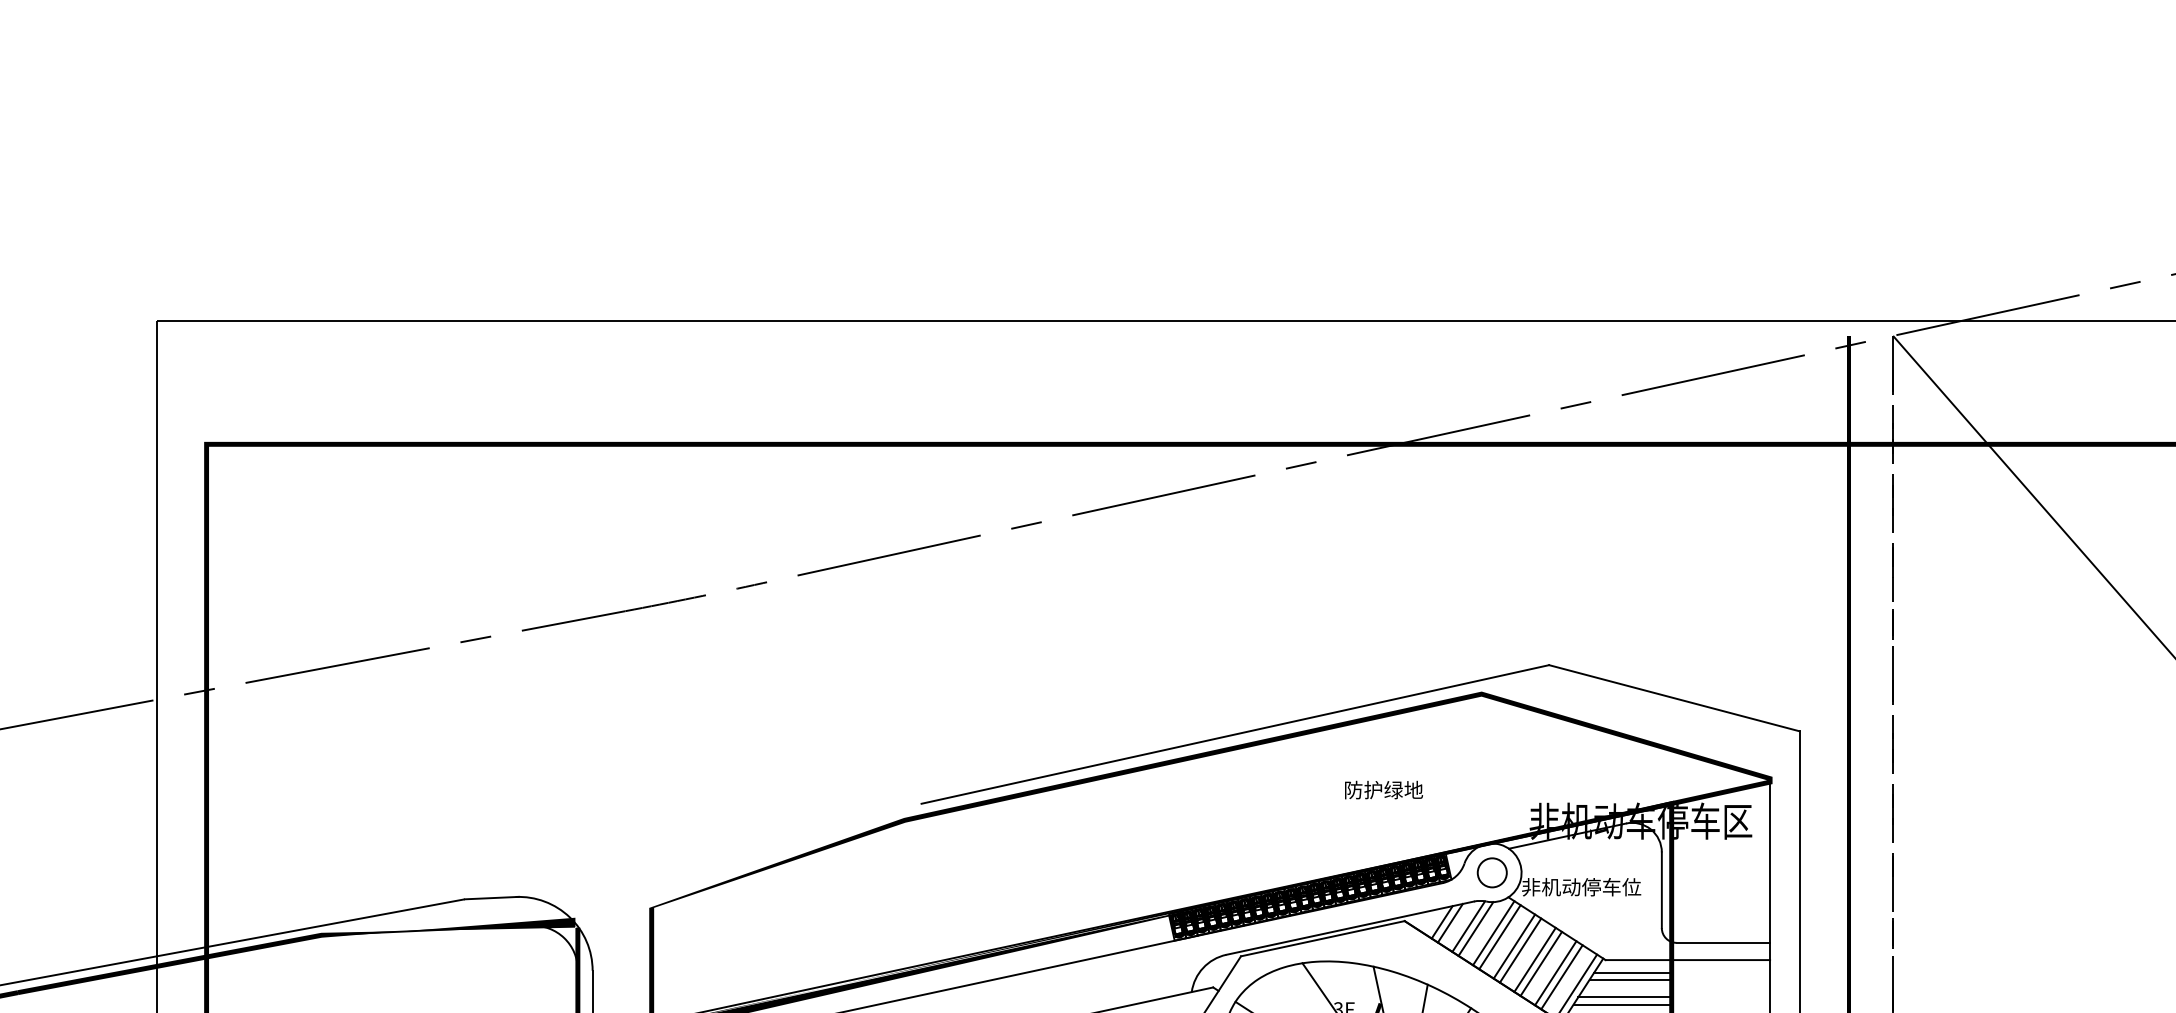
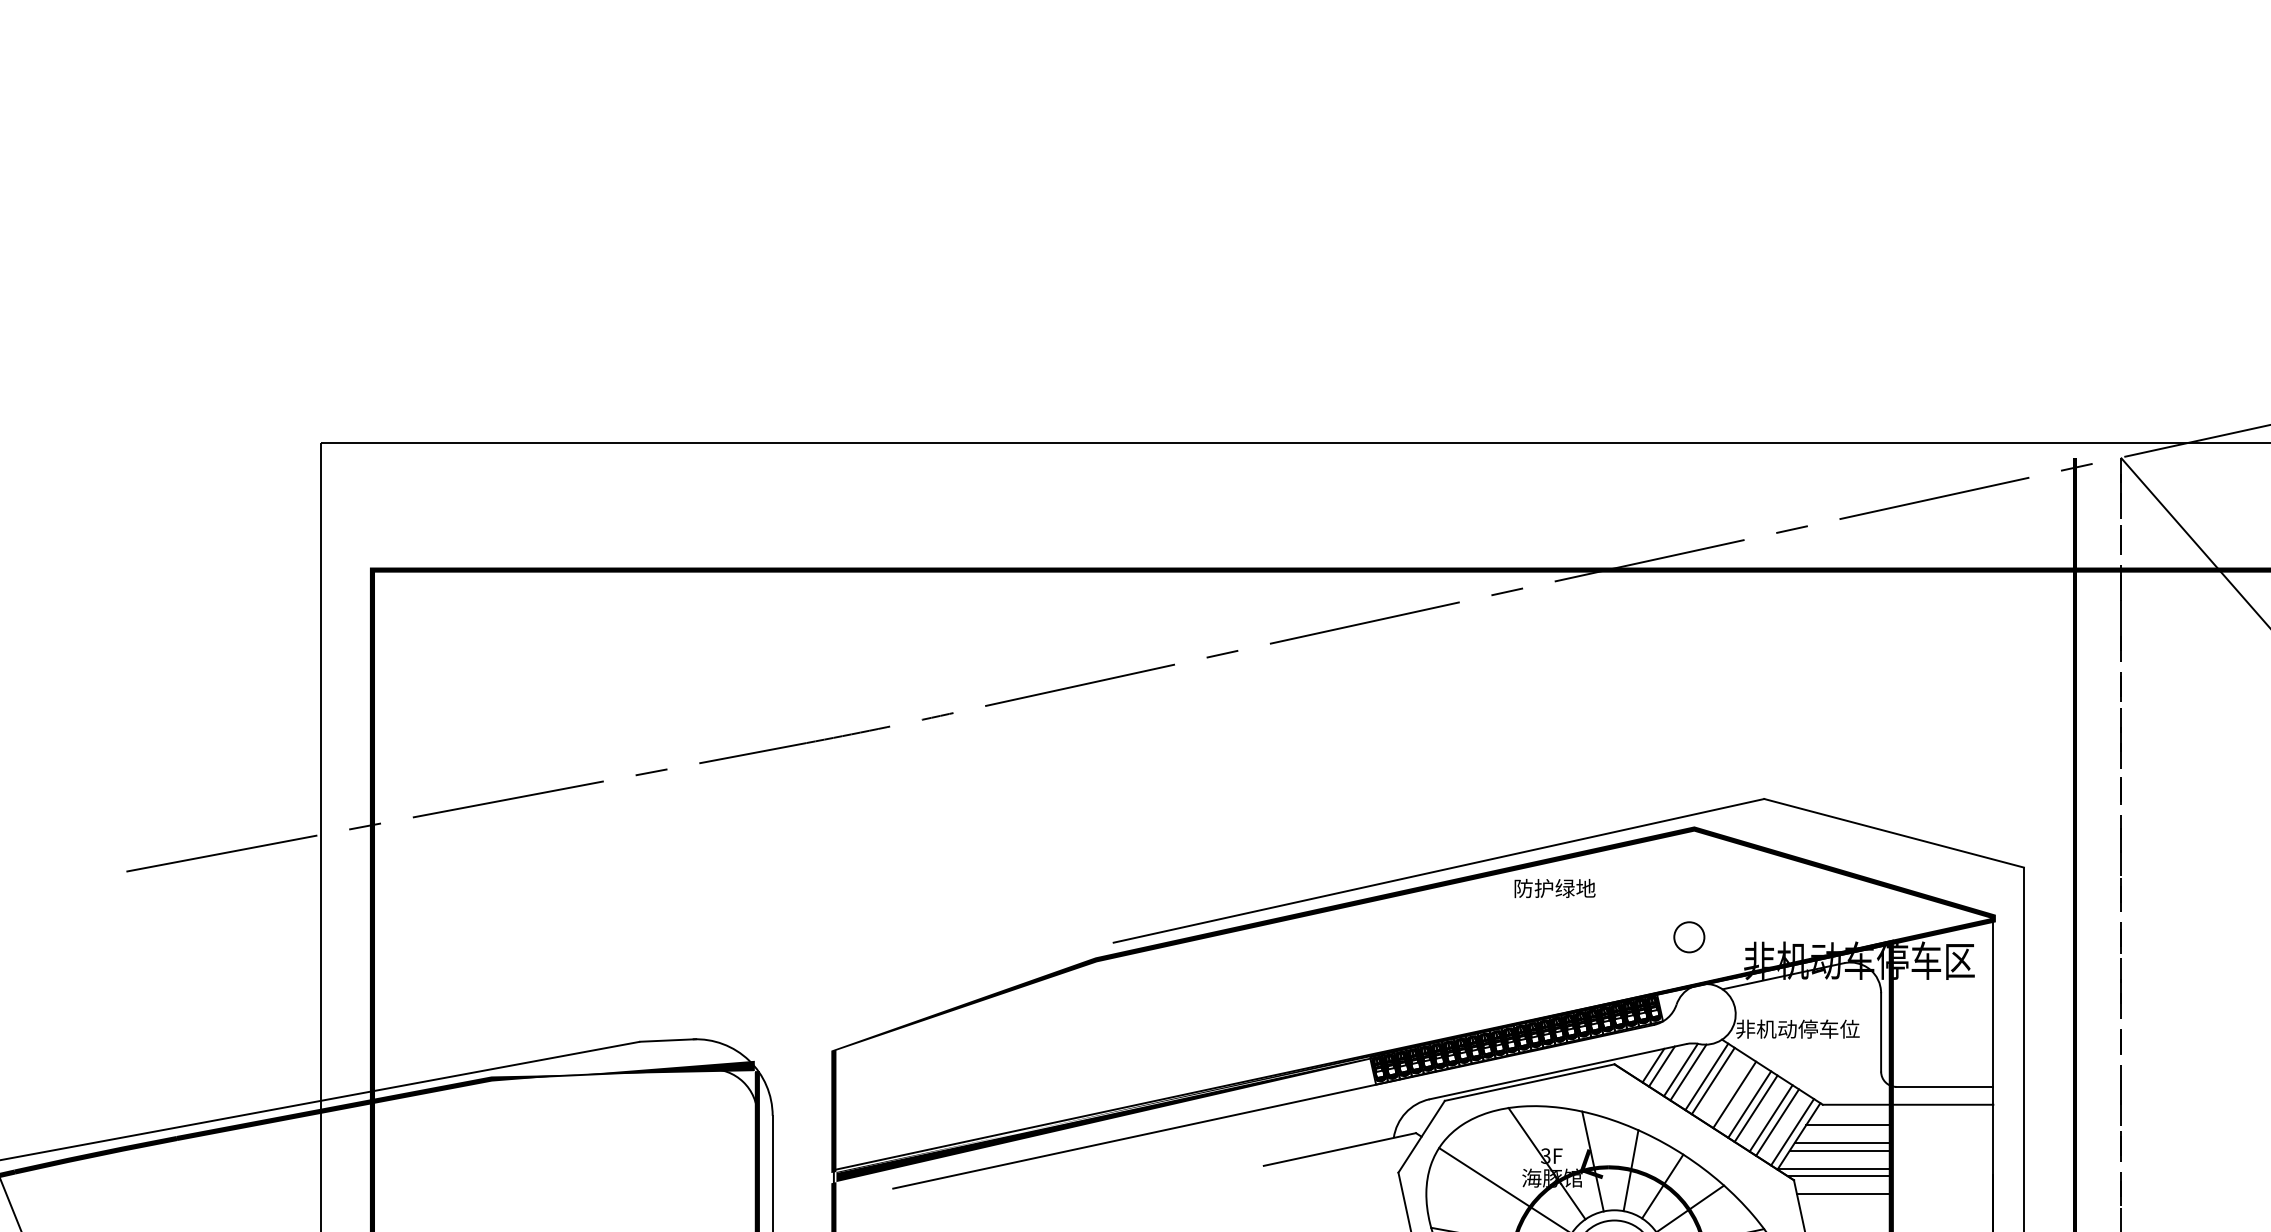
text: (1383, 790) -> (1554, 888), moved
circle: (1492, 873) -> (1689, 937), moved
line: (1513, 946) -> (1727, 1090), removed
line: (1633, 972) -> (1851, 1117), removed

